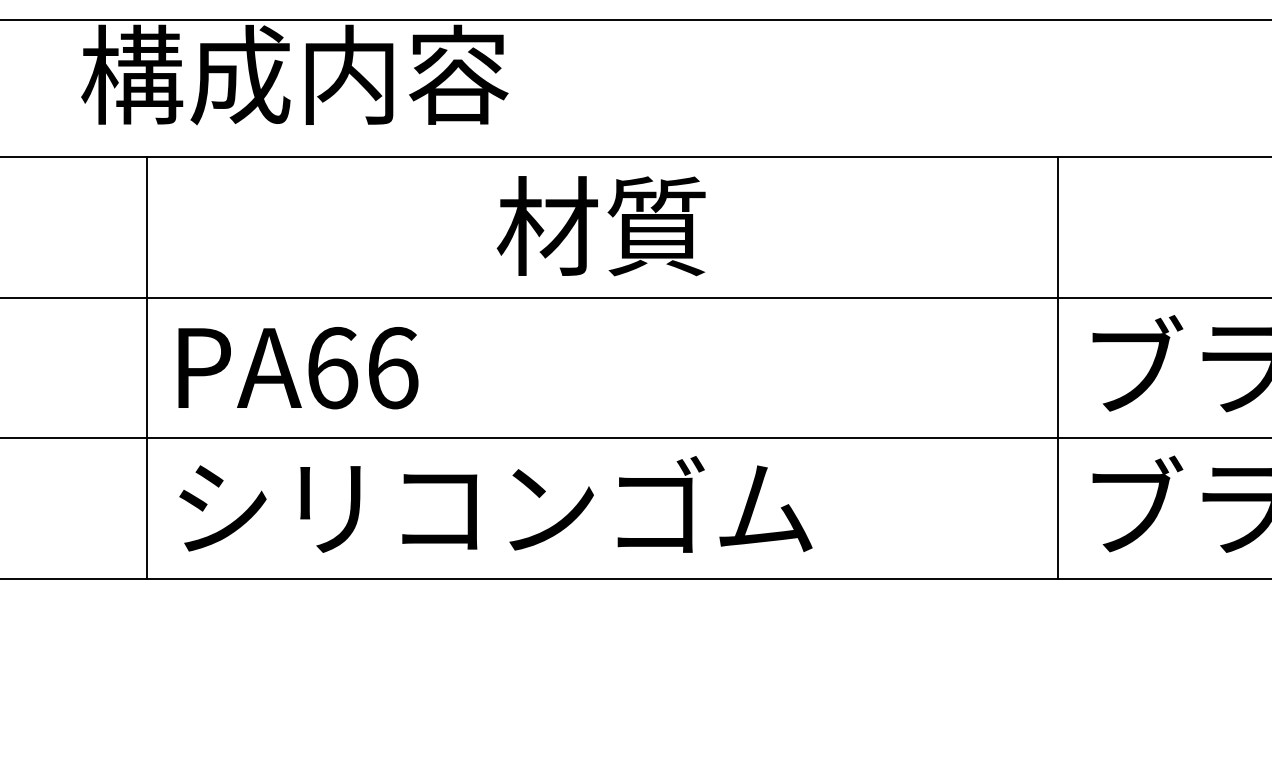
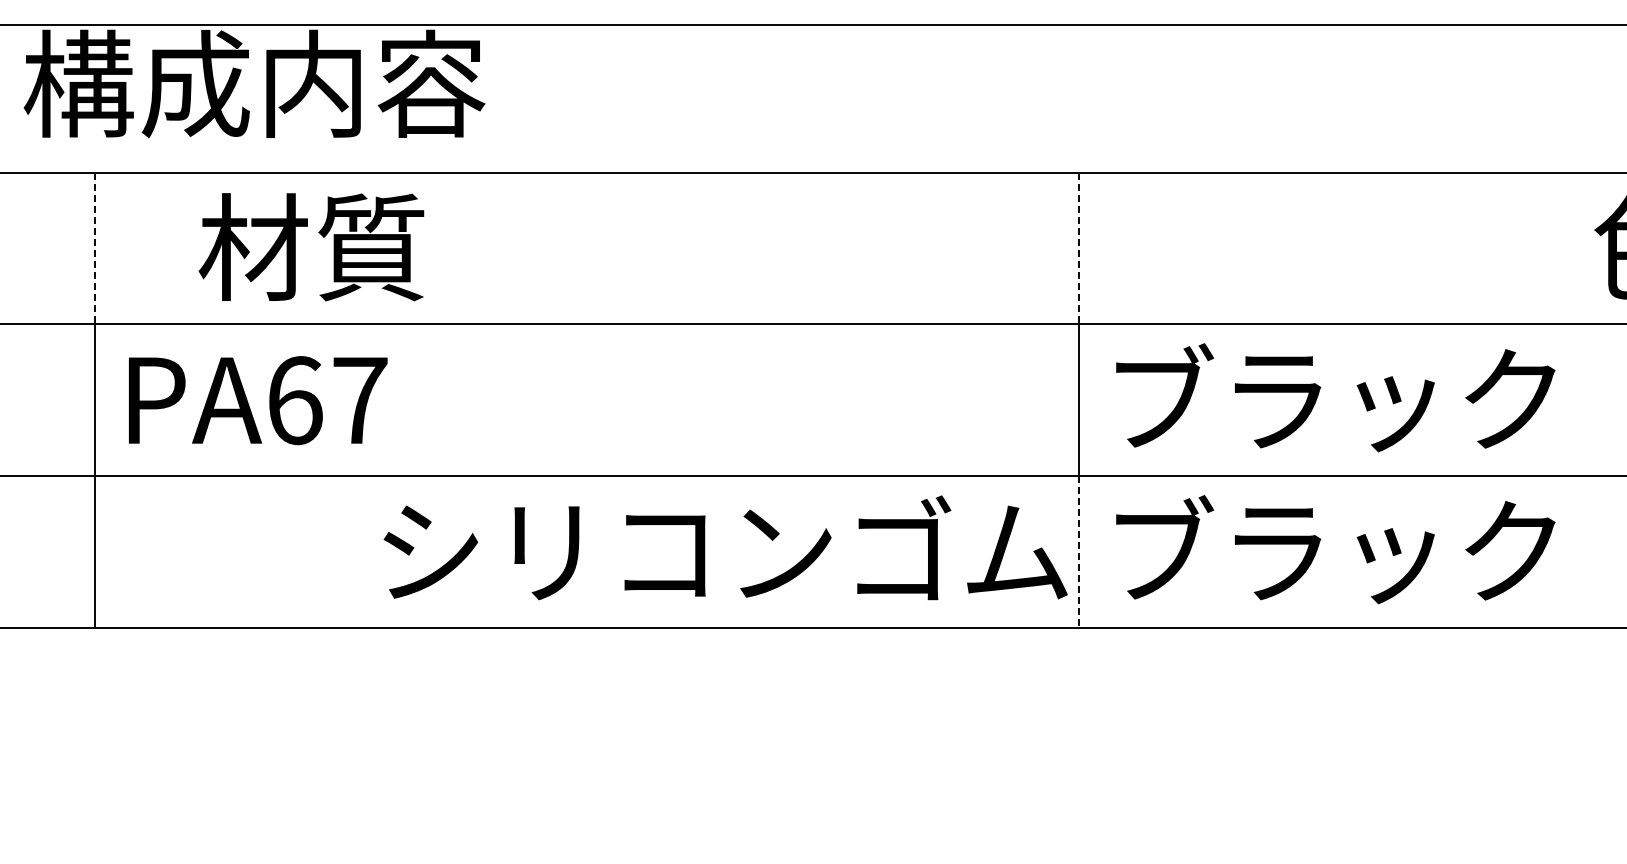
text: (601, 226) -> (311, 247), moved
line: (146, 227) -> (94, 248), solid -> dashed
line: (1057, 227) -> (1078, 248), solid -> dashed
text: (392, 368) -> (360, 400), PA66 -> PA67
text: (495, 504) -> (725, 547), moved
line: (1057, 508) -> (1078, 552), solid -> dashed

